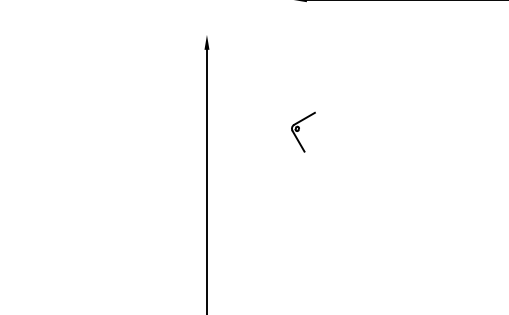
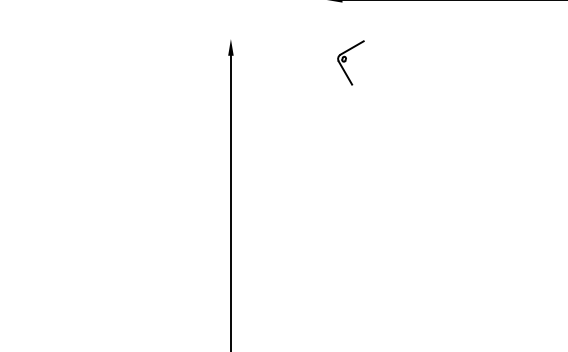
part: (303, 131) -> (350, 62), moved

